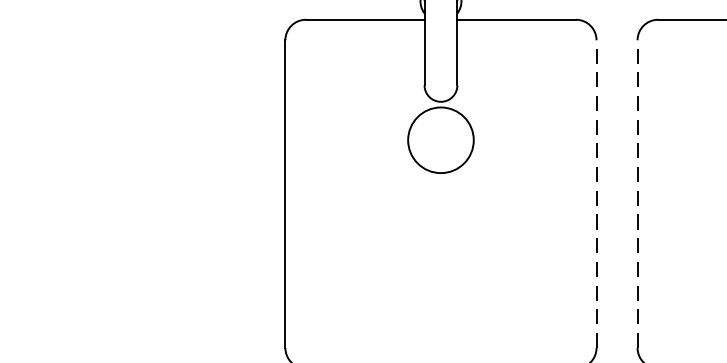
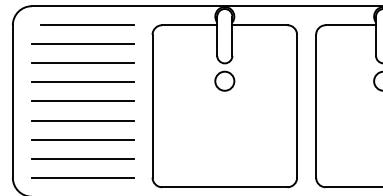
line: (145, 20) -> (87, 25), added
line: (134, 61) -> (82, 44), added
line: (134, 99) -> (82, 62), added
circle: (440, 138) -> (224, 80), size x0.62
line: (134, 142) -> (82, 82), added
line: (134, 183) -> (82, 101), added
line: (597, 192) -> (297, 105), dashed -> solid
line: (638, 192) -> (316, 105), dashed -> solid
line: (134, 224) -> (82, 120), added
line: (134, 265) -> (82, 139), added
line: (134, 306) -> (82, 158), added
line: (134, 347) -> (82, 177), added

